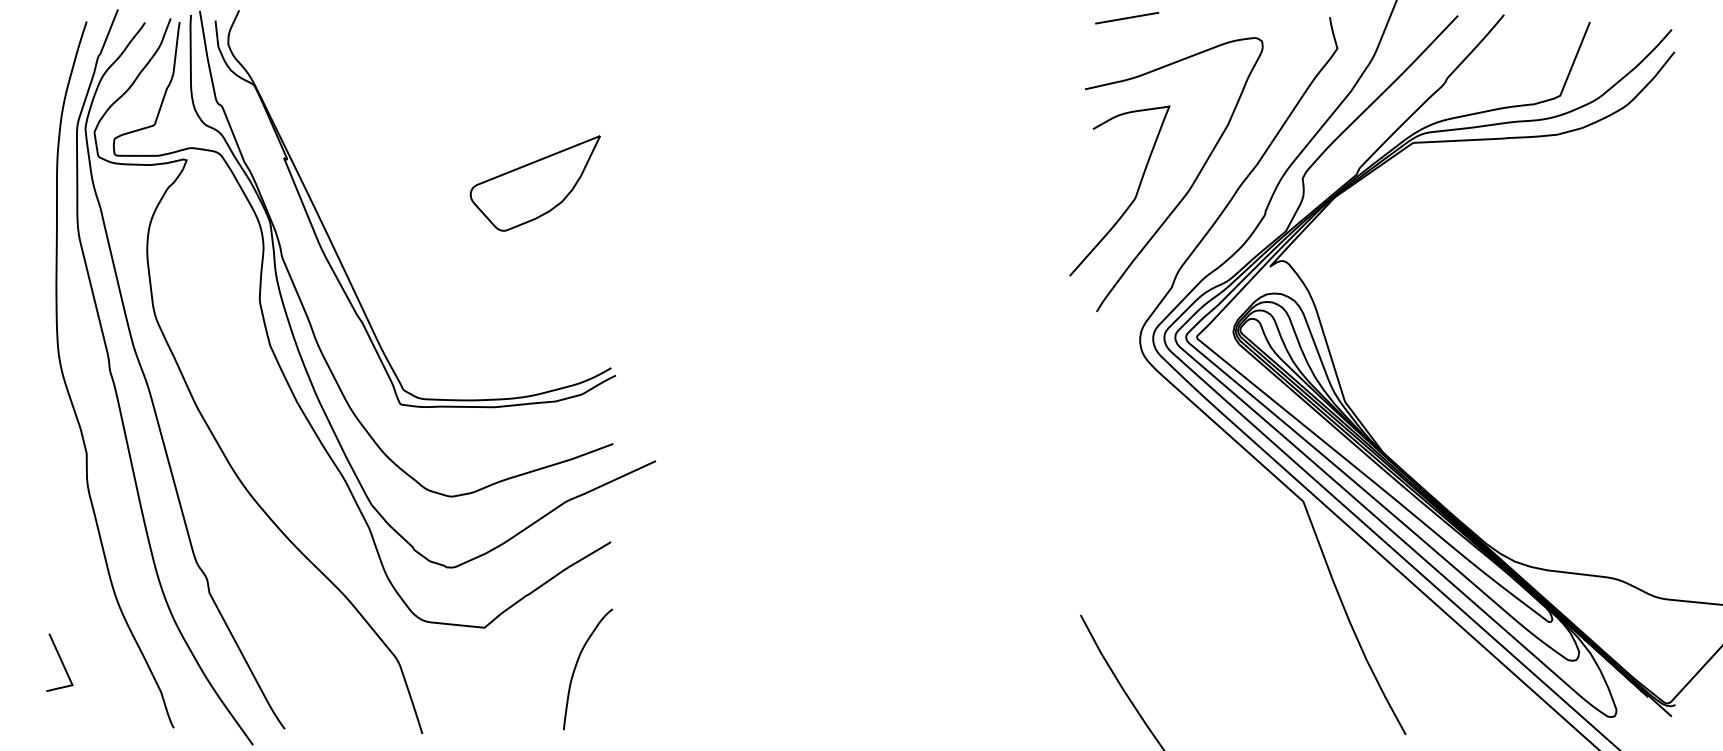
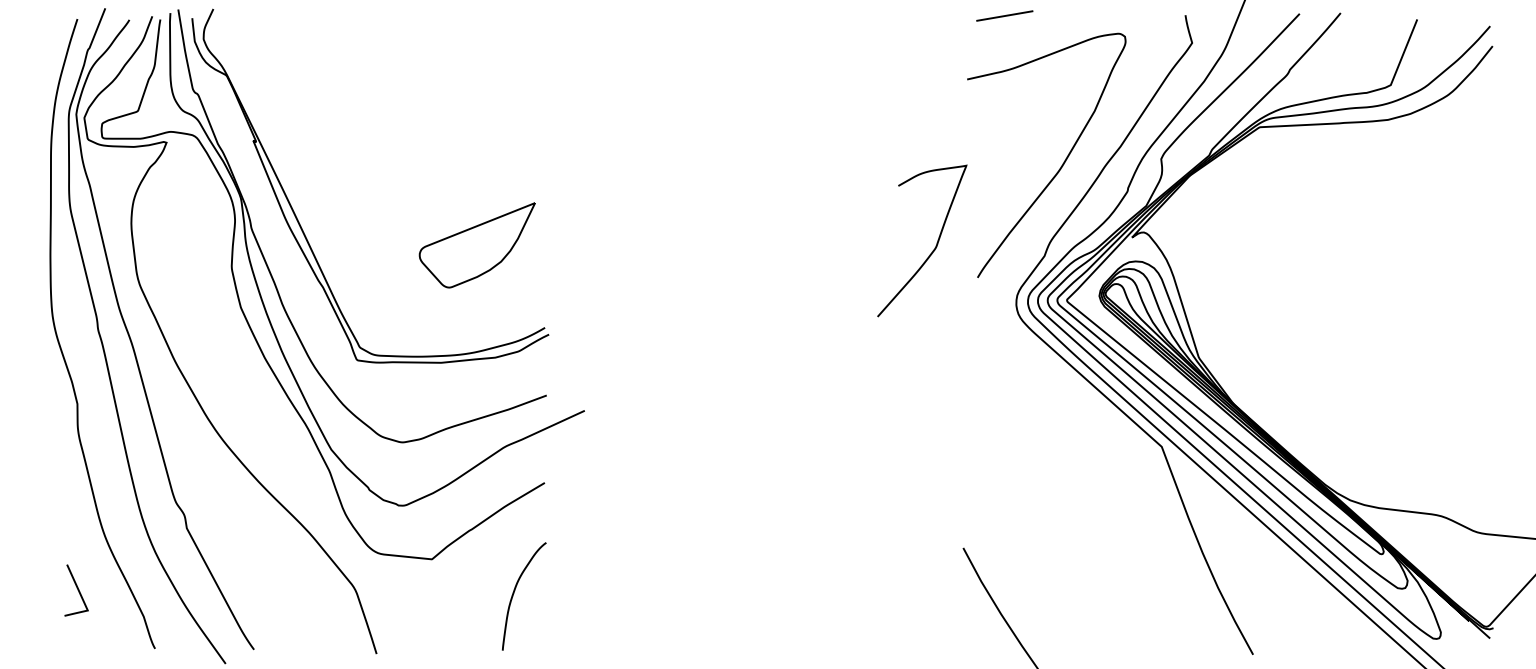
part: (534, 183) -> (476, 245), moved
curve: (1133, 198) -> (934, 247), moved
line: (60, 662) -> (77, 590), moved

